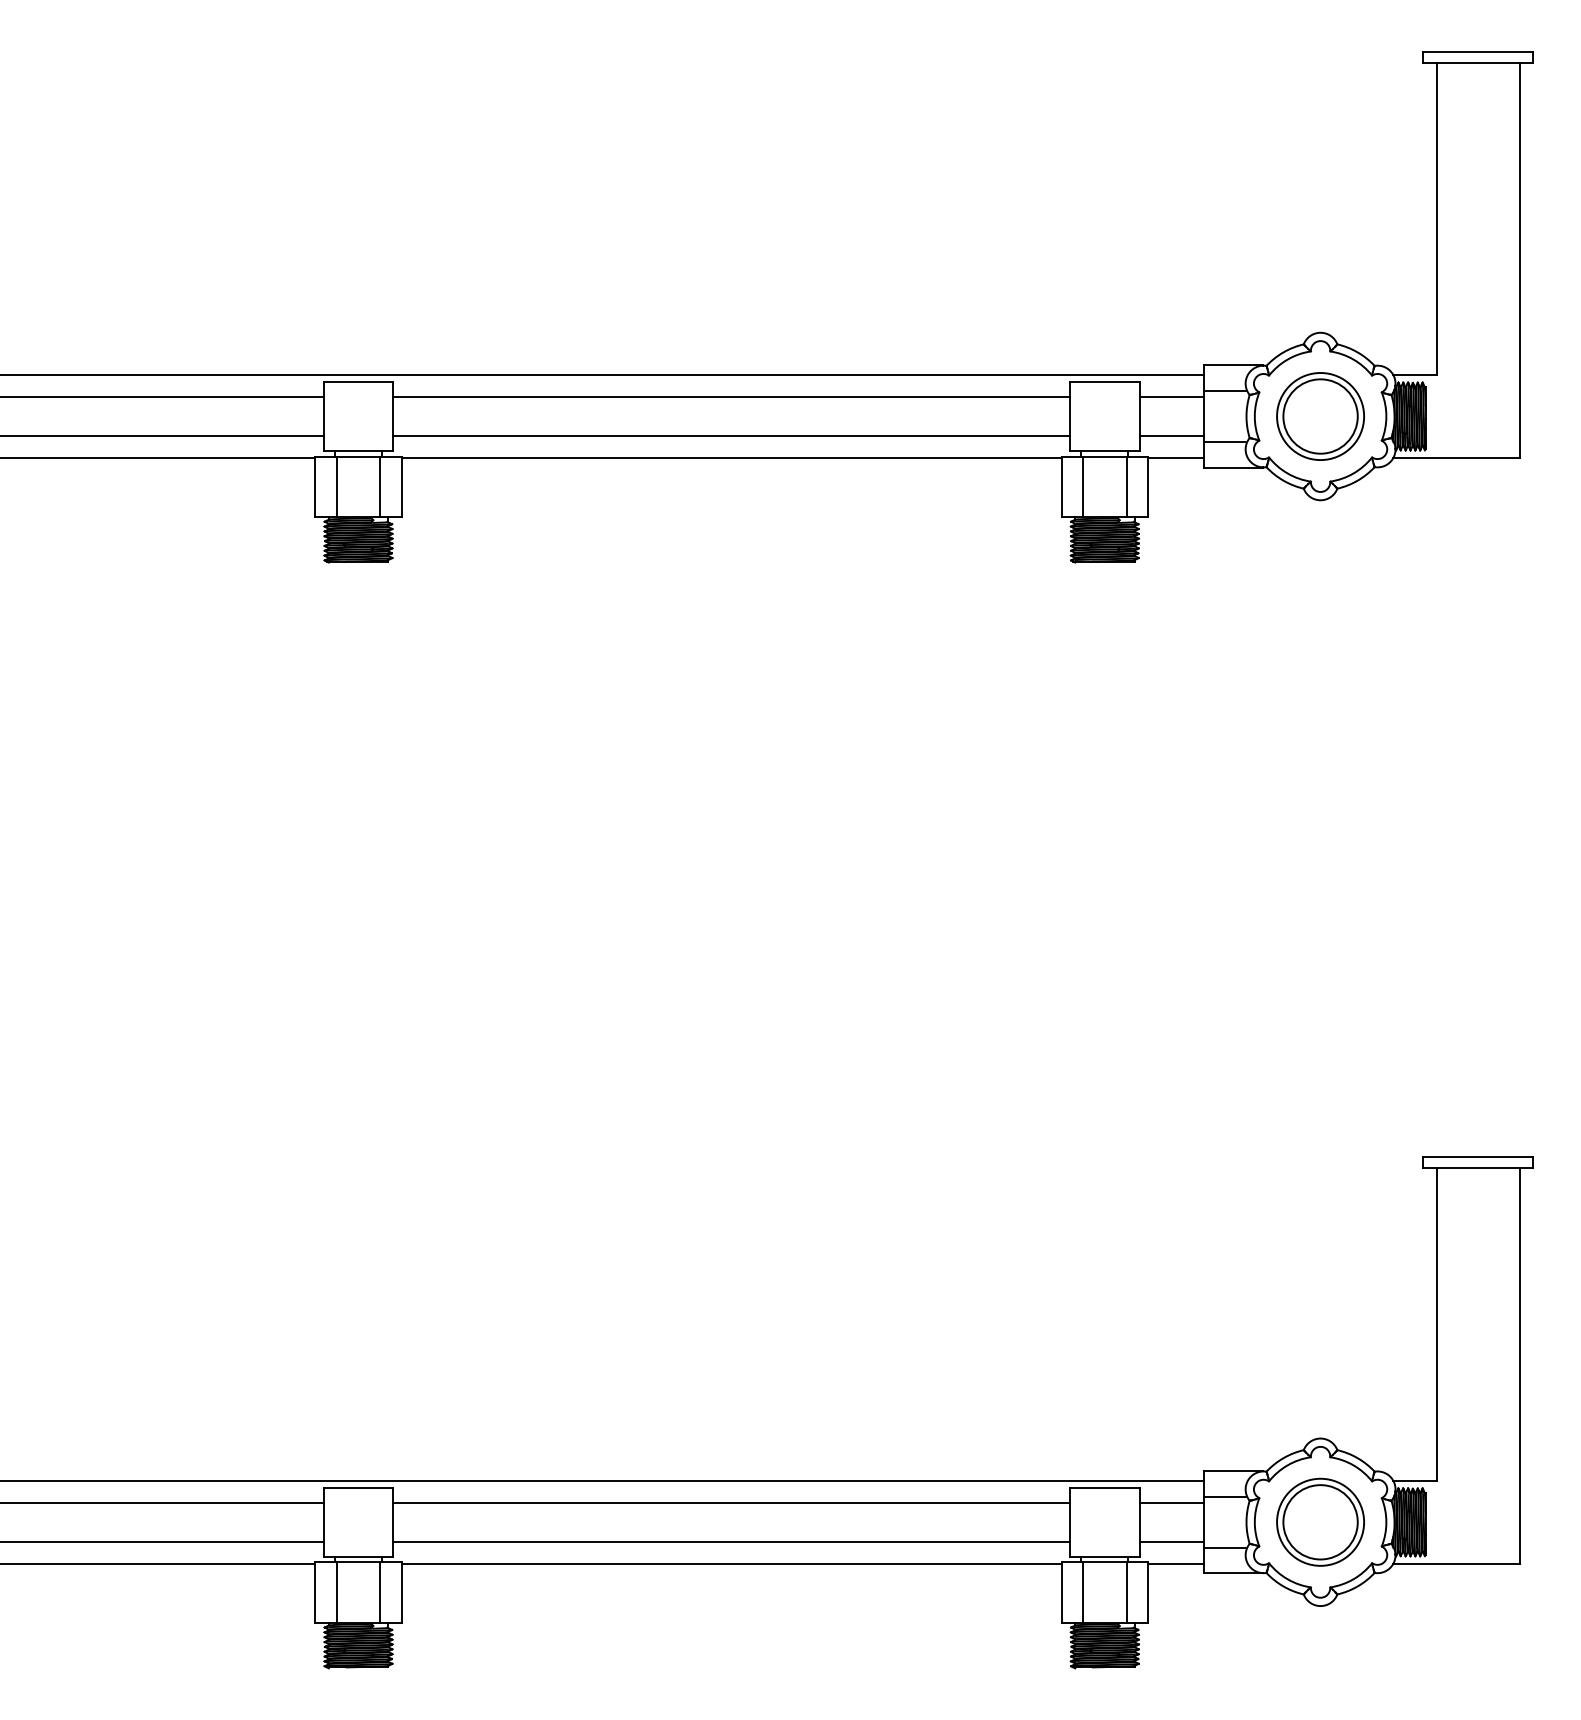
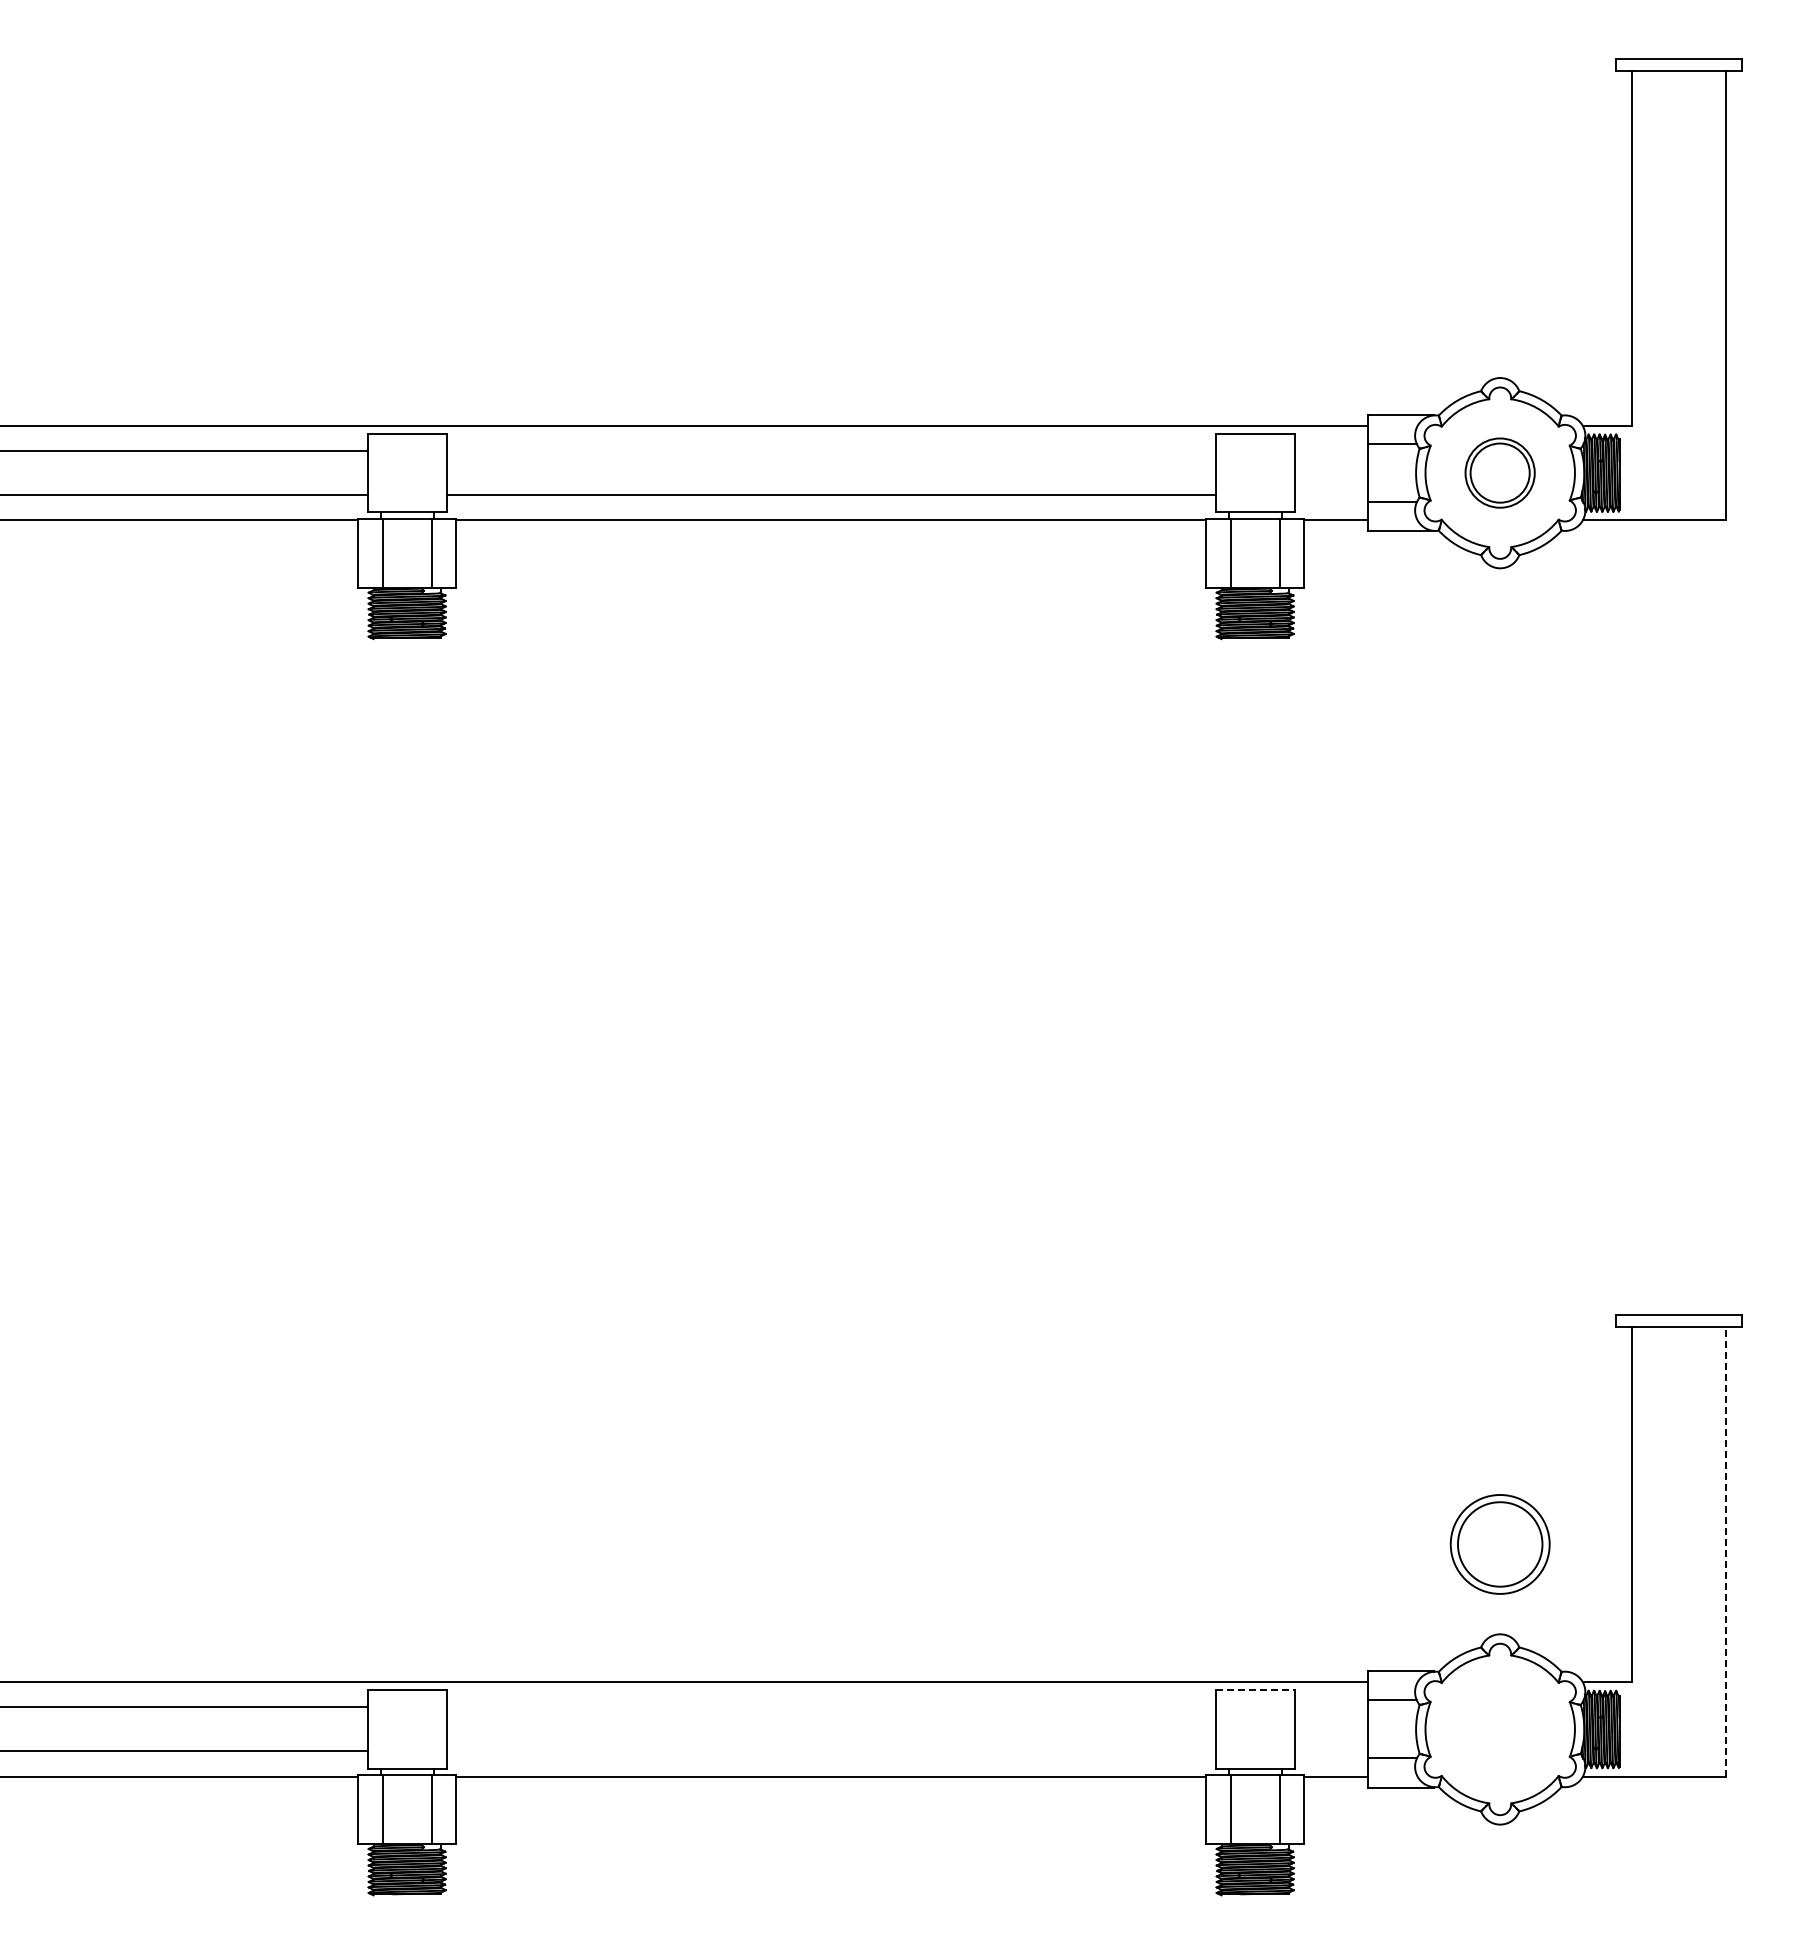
line: (731, 397) -> (831, 451), removed
line: (1172, 397) -> (1331, 451), removed
part: (1319, 415) -> (1499, 472), size x0.7
line: (1172, 436) -> (1331, 495), removed
line: (1519, 1366) -> (1726, 1552), solid -> dashed
line: (1105, 1488) -> (1255, 1690), solid -> dashed
line: (731, 1502) -> (831, 1707), removed
line: (1172, 1502) -> (1331, 1707), removed
part: (1319, 1522) -> (1499, 1544), moved
line: (731, 1541) -> (831, 1751), removed
line: (1172, 1541) -> (1331, 1751), removed

